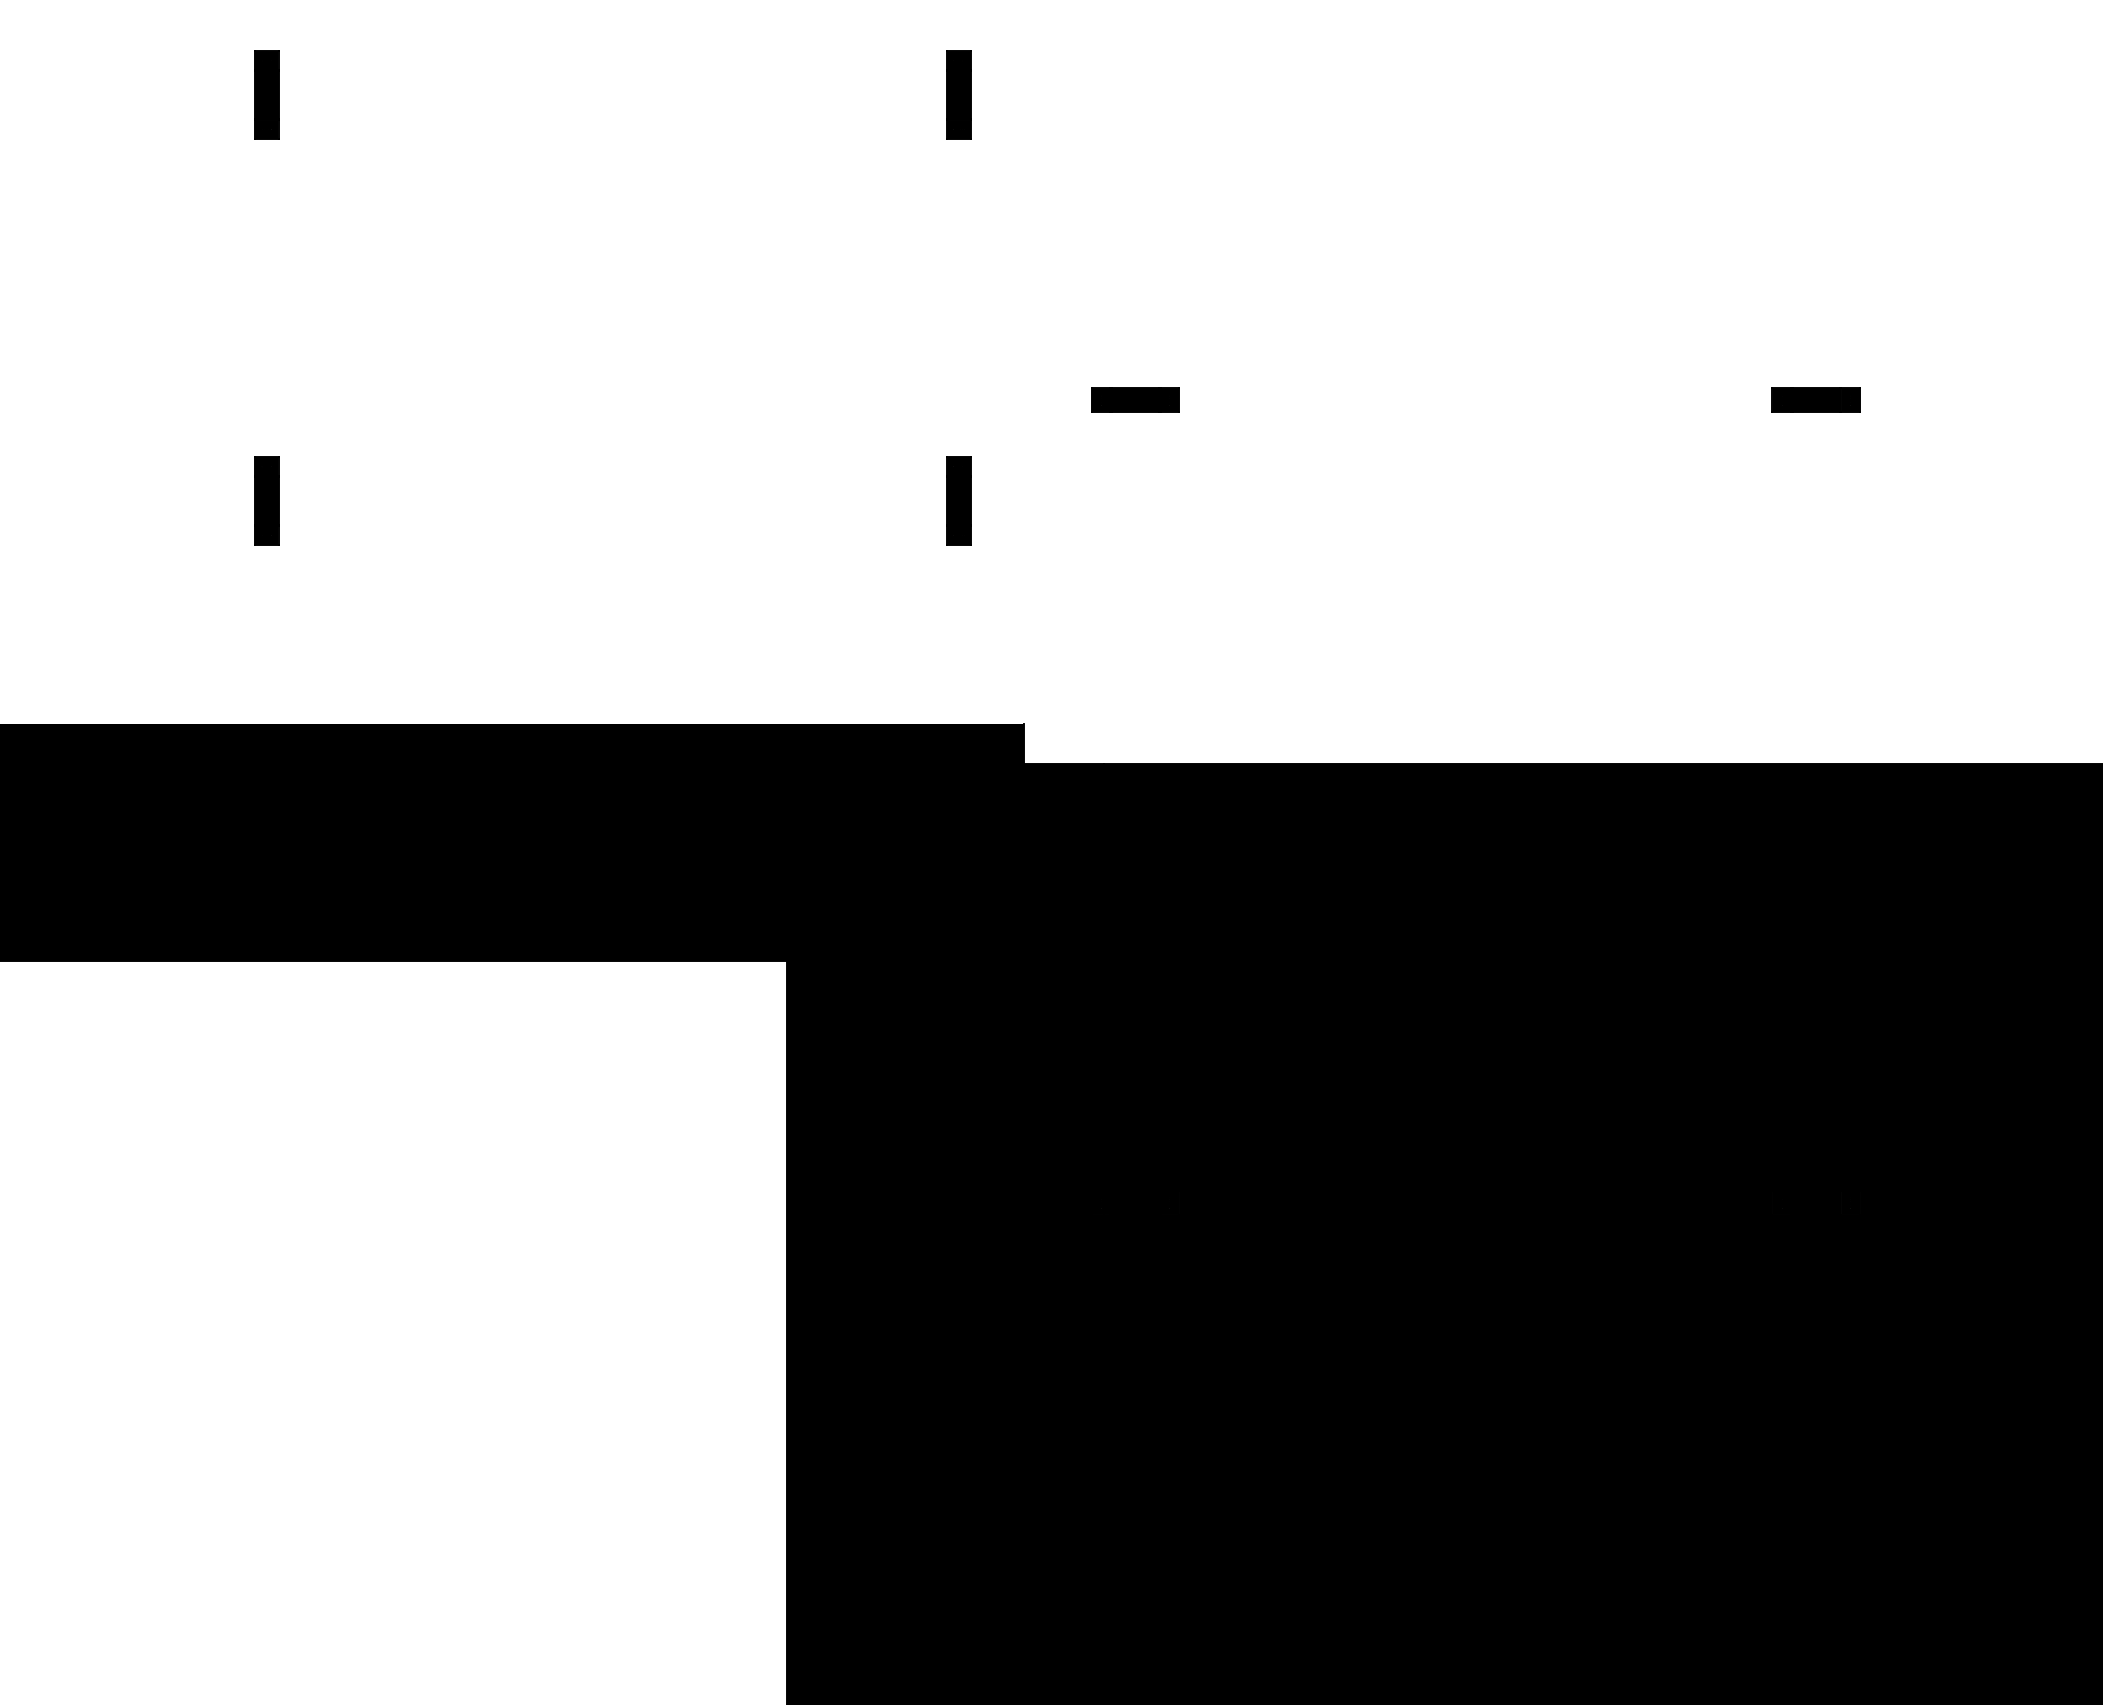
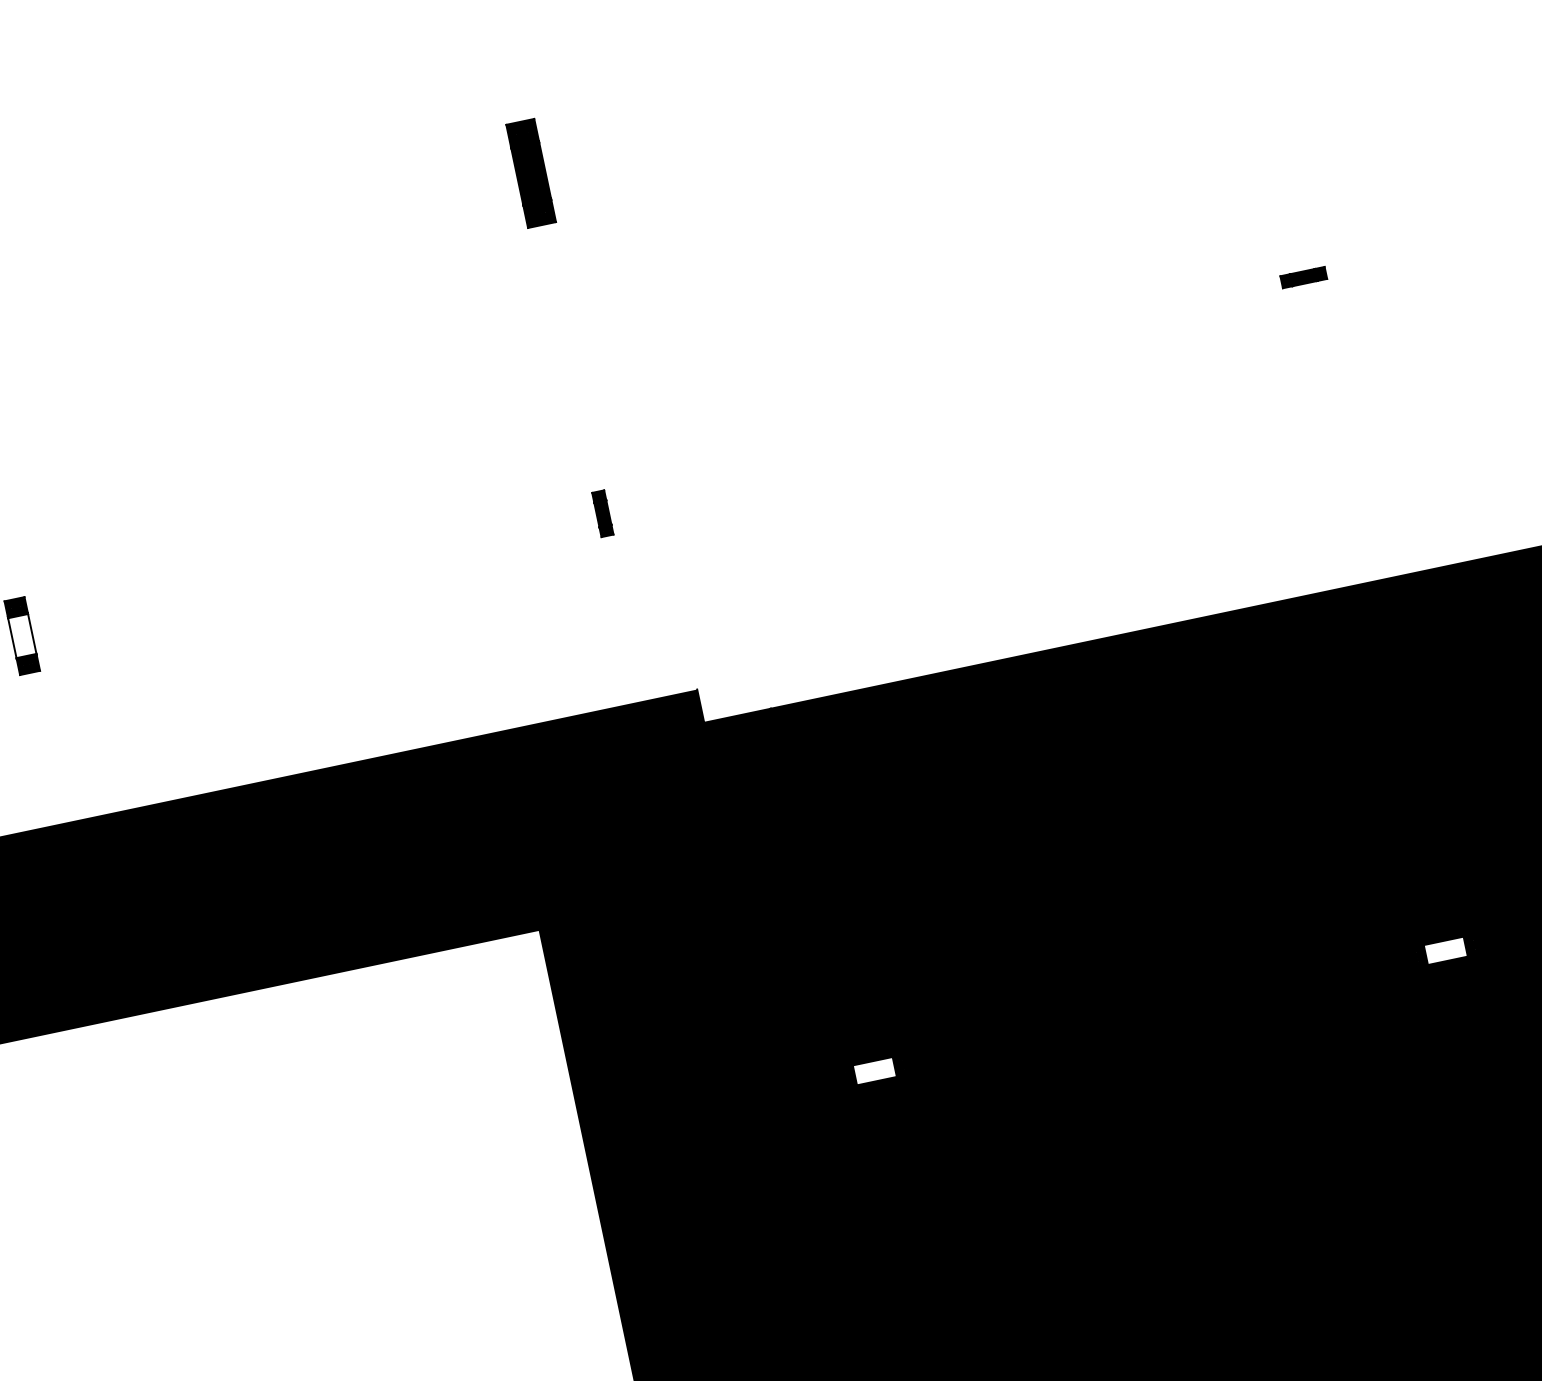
part: (958, 94) -> (530, 172), size x1.4
part: (1135, 399) -> (732, 397), removed
part: (1815, 399) -> (1303, 277), size x0.6
fill: (266, 500) -> (22, 635), removed
part: (958, 500) -> (602, 513), size x0.6
fill: (1135, 1202) -> (874, 1070), removed
fill: (1816, 1202) -> (1445, 950), removed

